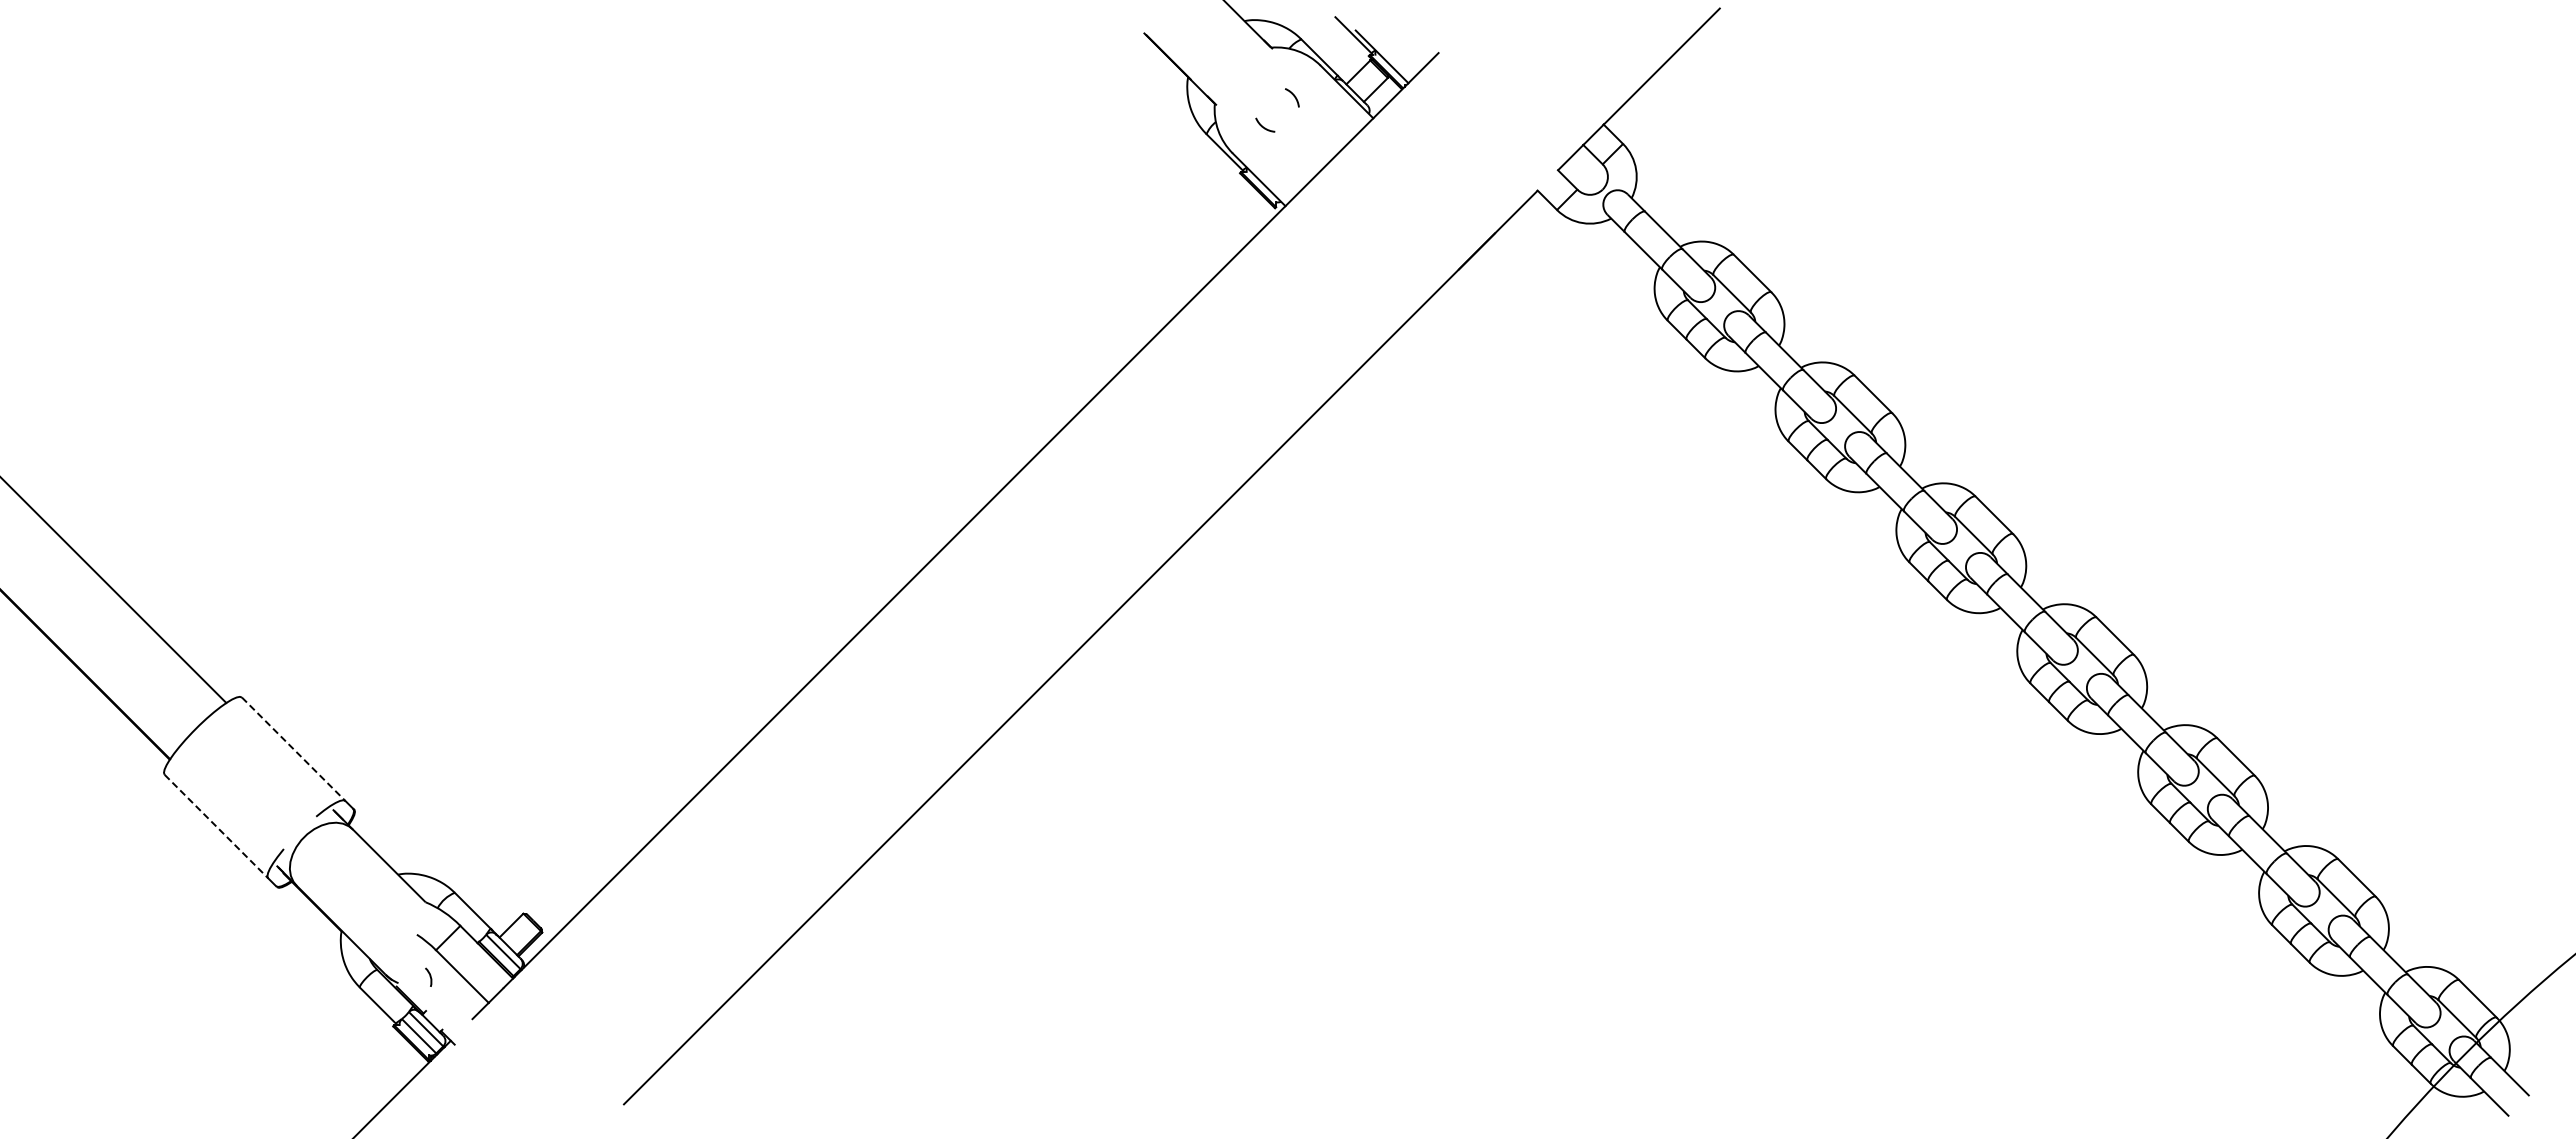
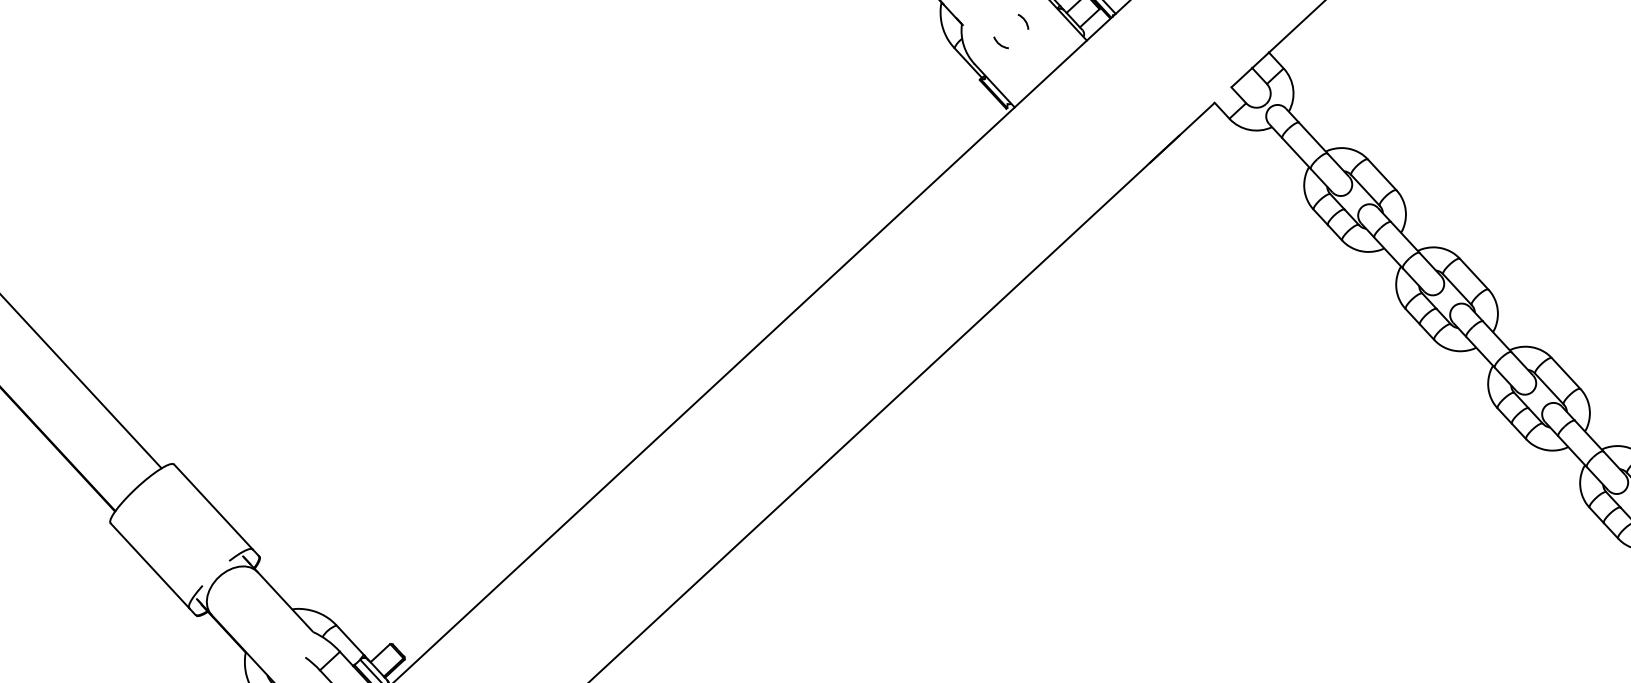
line: (294, 749) -> (214, 507), dashed -> solid
line: (216, 826) -> (150, 565), dashed -> solid

